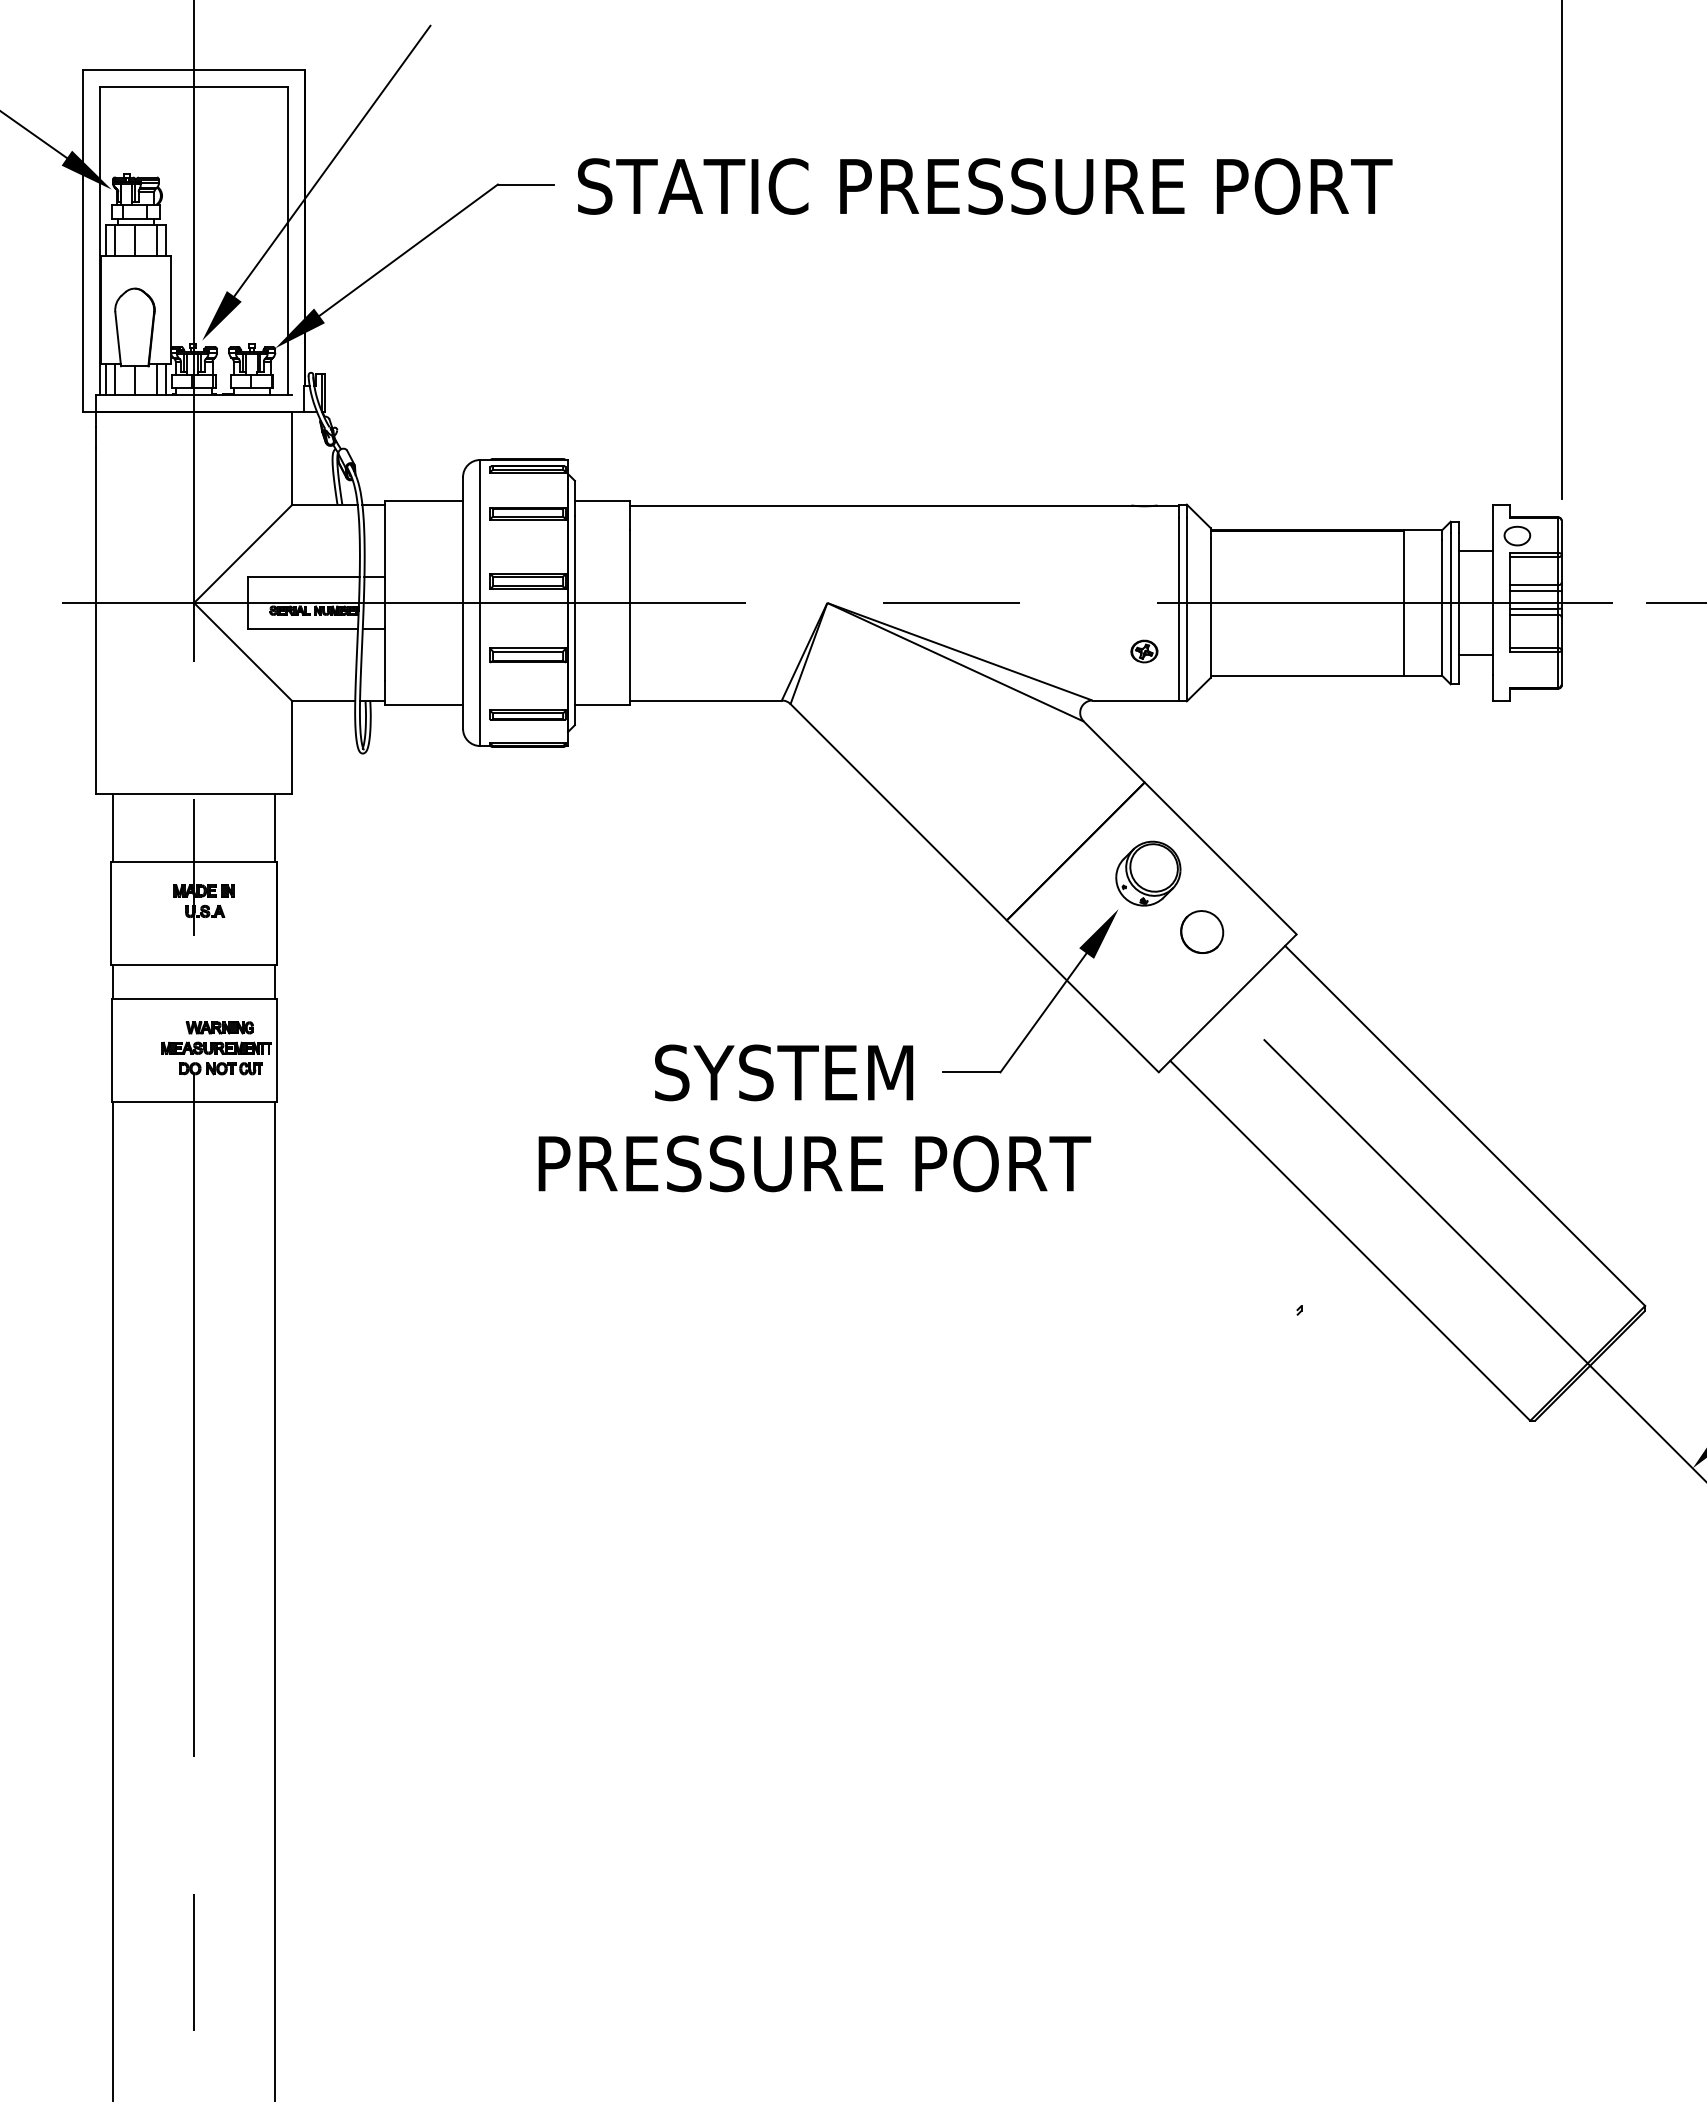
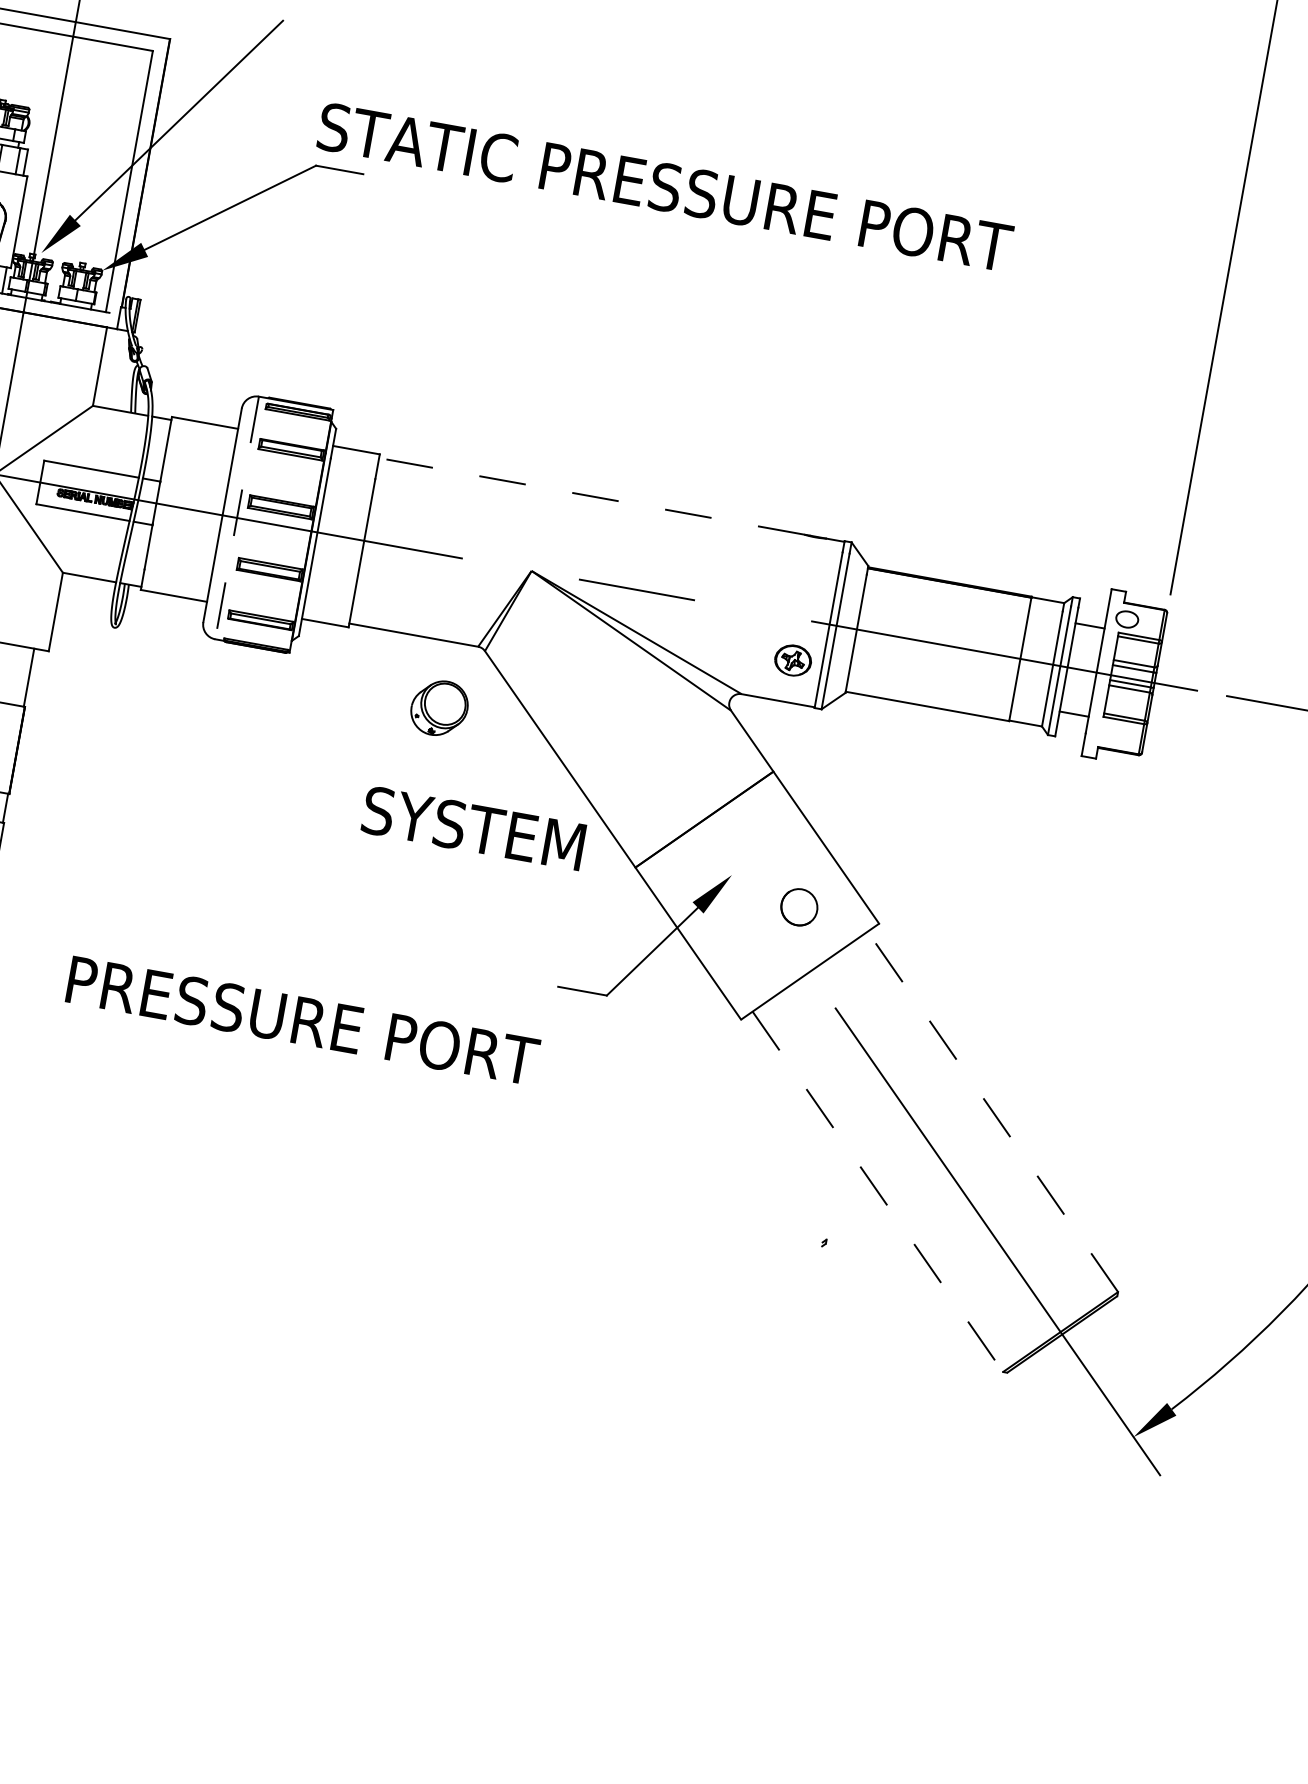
text: (985, 186) -> (665, 187), moved
line: (880, 505) -> (591, 496), solid -> dashed
line: (480, 603) -> (237, 518), solid -> dashed
part: (1144, 651) -> (793, 660), size x1.6
part: (1148, 873) -> (439, 708), moved
text: (784, 1072) -> (474, 828), moved
line: (1465, 1125) -> (993, 1111), solid -> dashed
text: (814, 1163) -> (302, 1020), moved
line: (1350, 1240) -> (878, 1191), solid -> dashed

